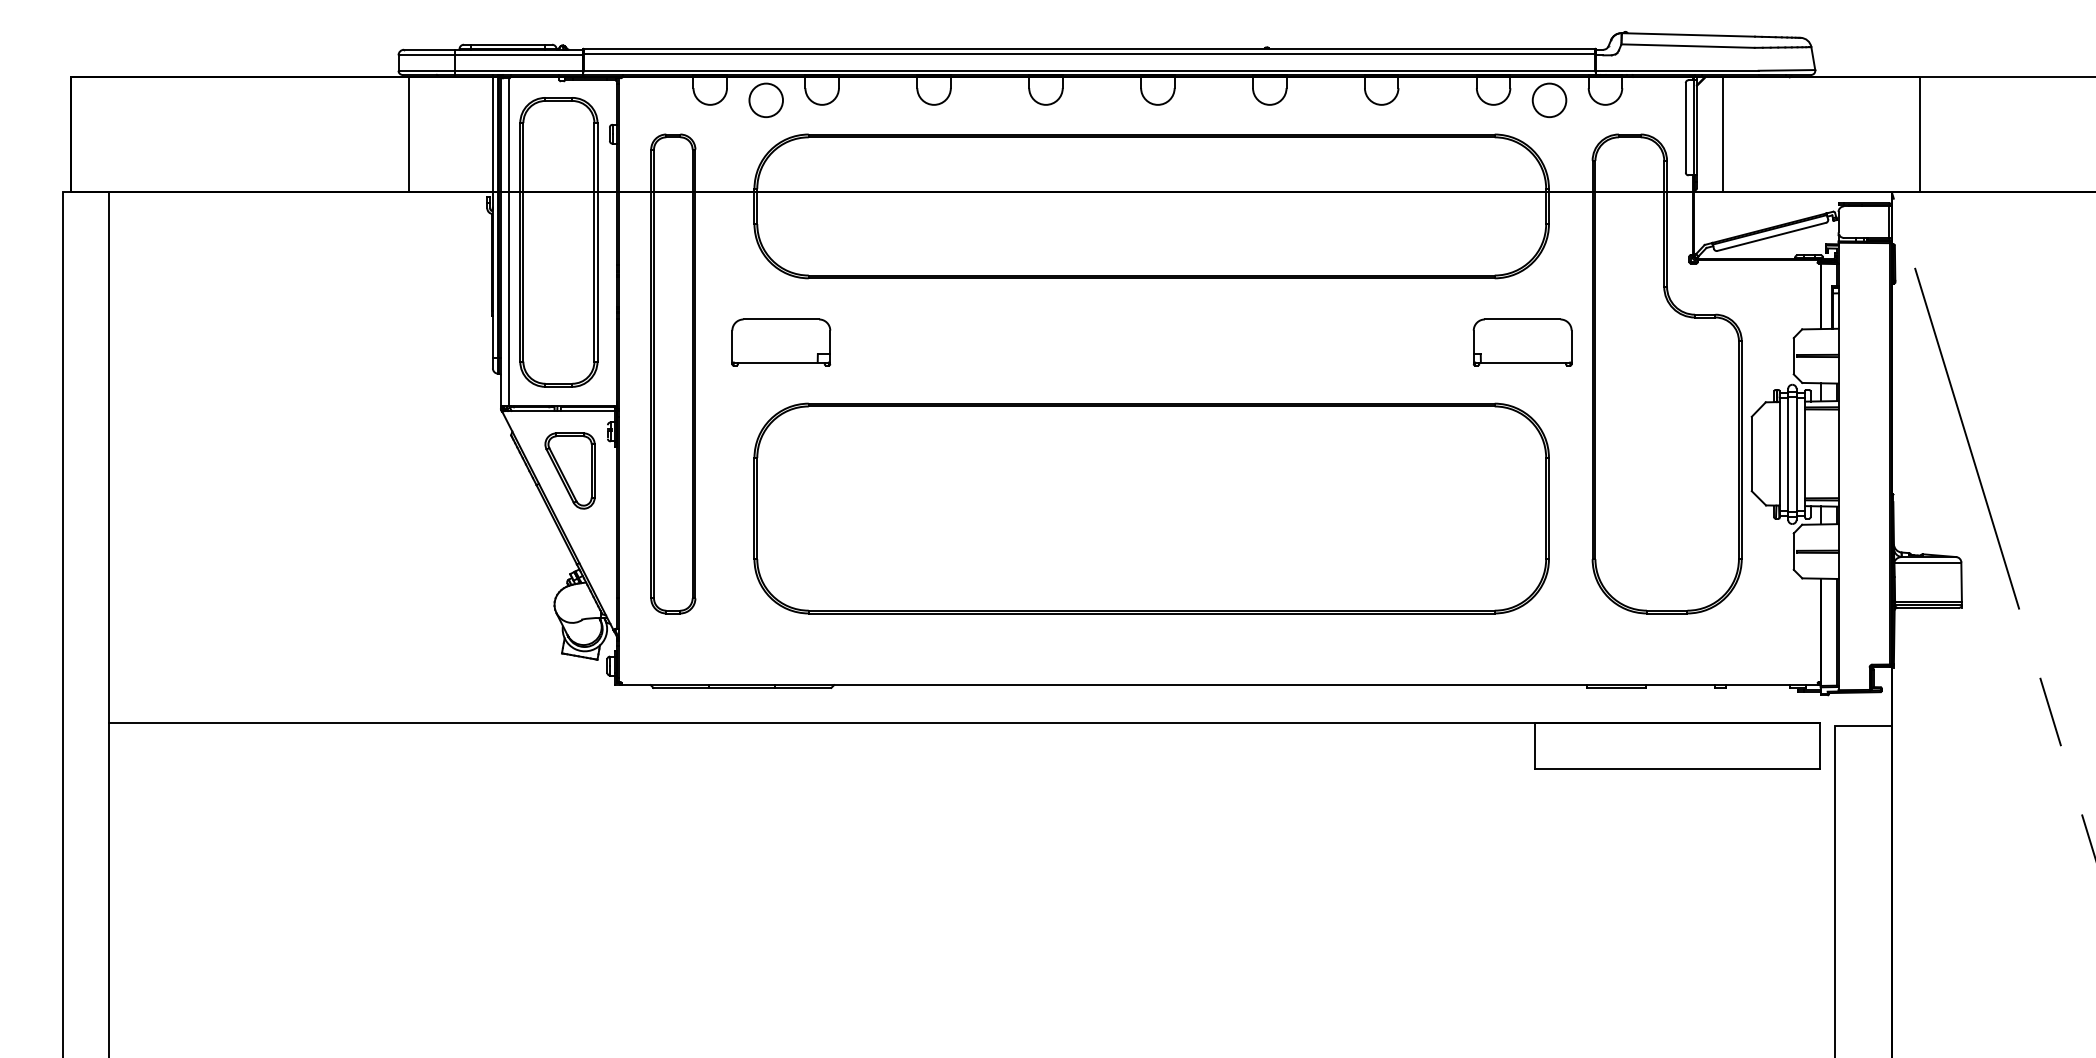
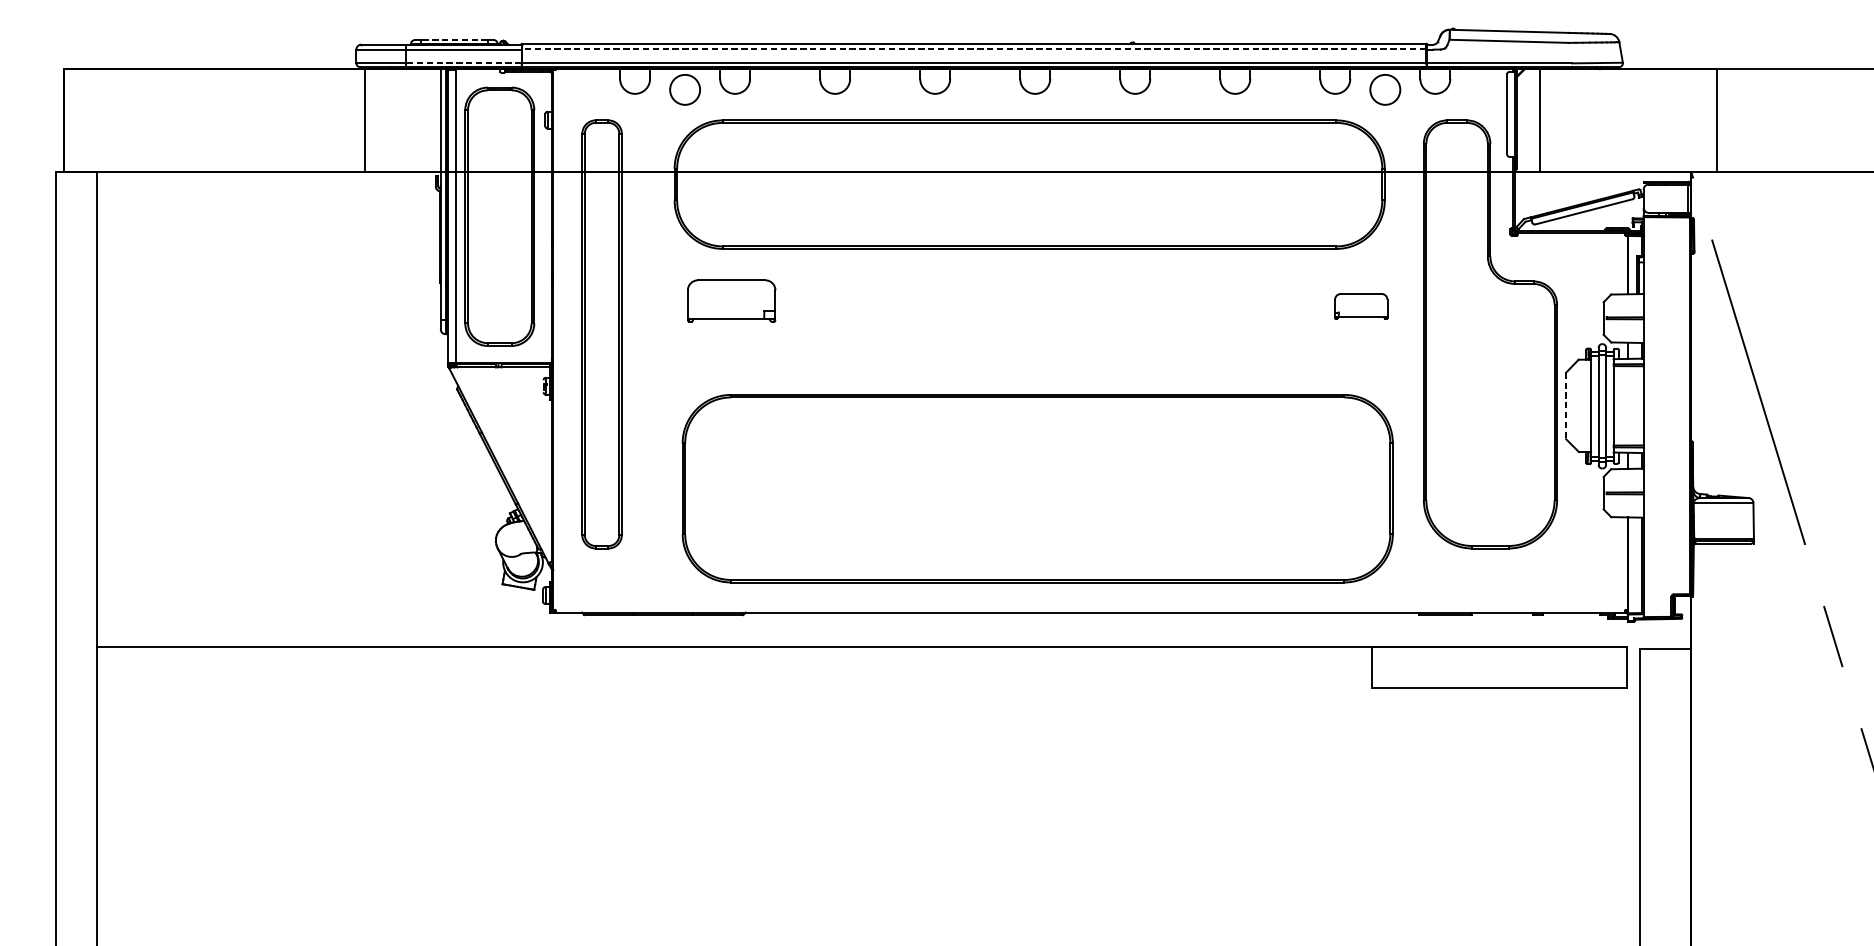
line: (507, 44) -> (453, 39), solid -> dashed
line: (1089, 54) -> (974, 48), solid -> dashed
line: (518, 70) -> (463, 63), solid -> dashed
part: (781, 342) -> (731, 300), moved
part: (1522, 342) -> (1361, 306), size x0.6
line: (1751, 454) -> (1565, 406), solid -> dashed
part: (569, 470) -> (509, 420), removed
part: (1151, 508) -> (1037, 488), moved

